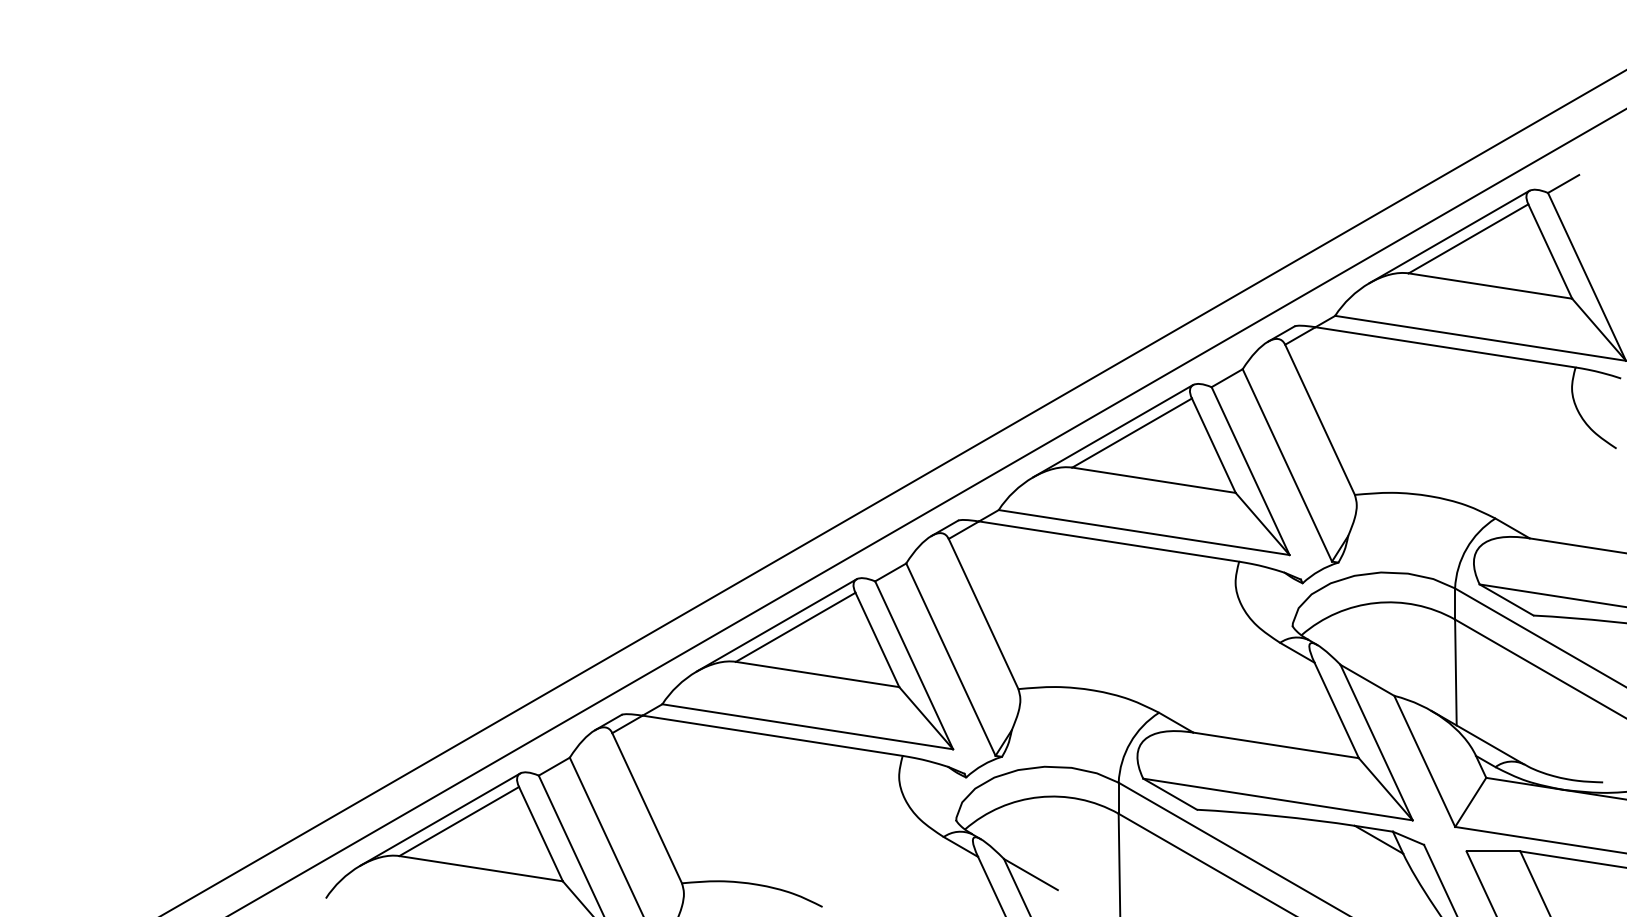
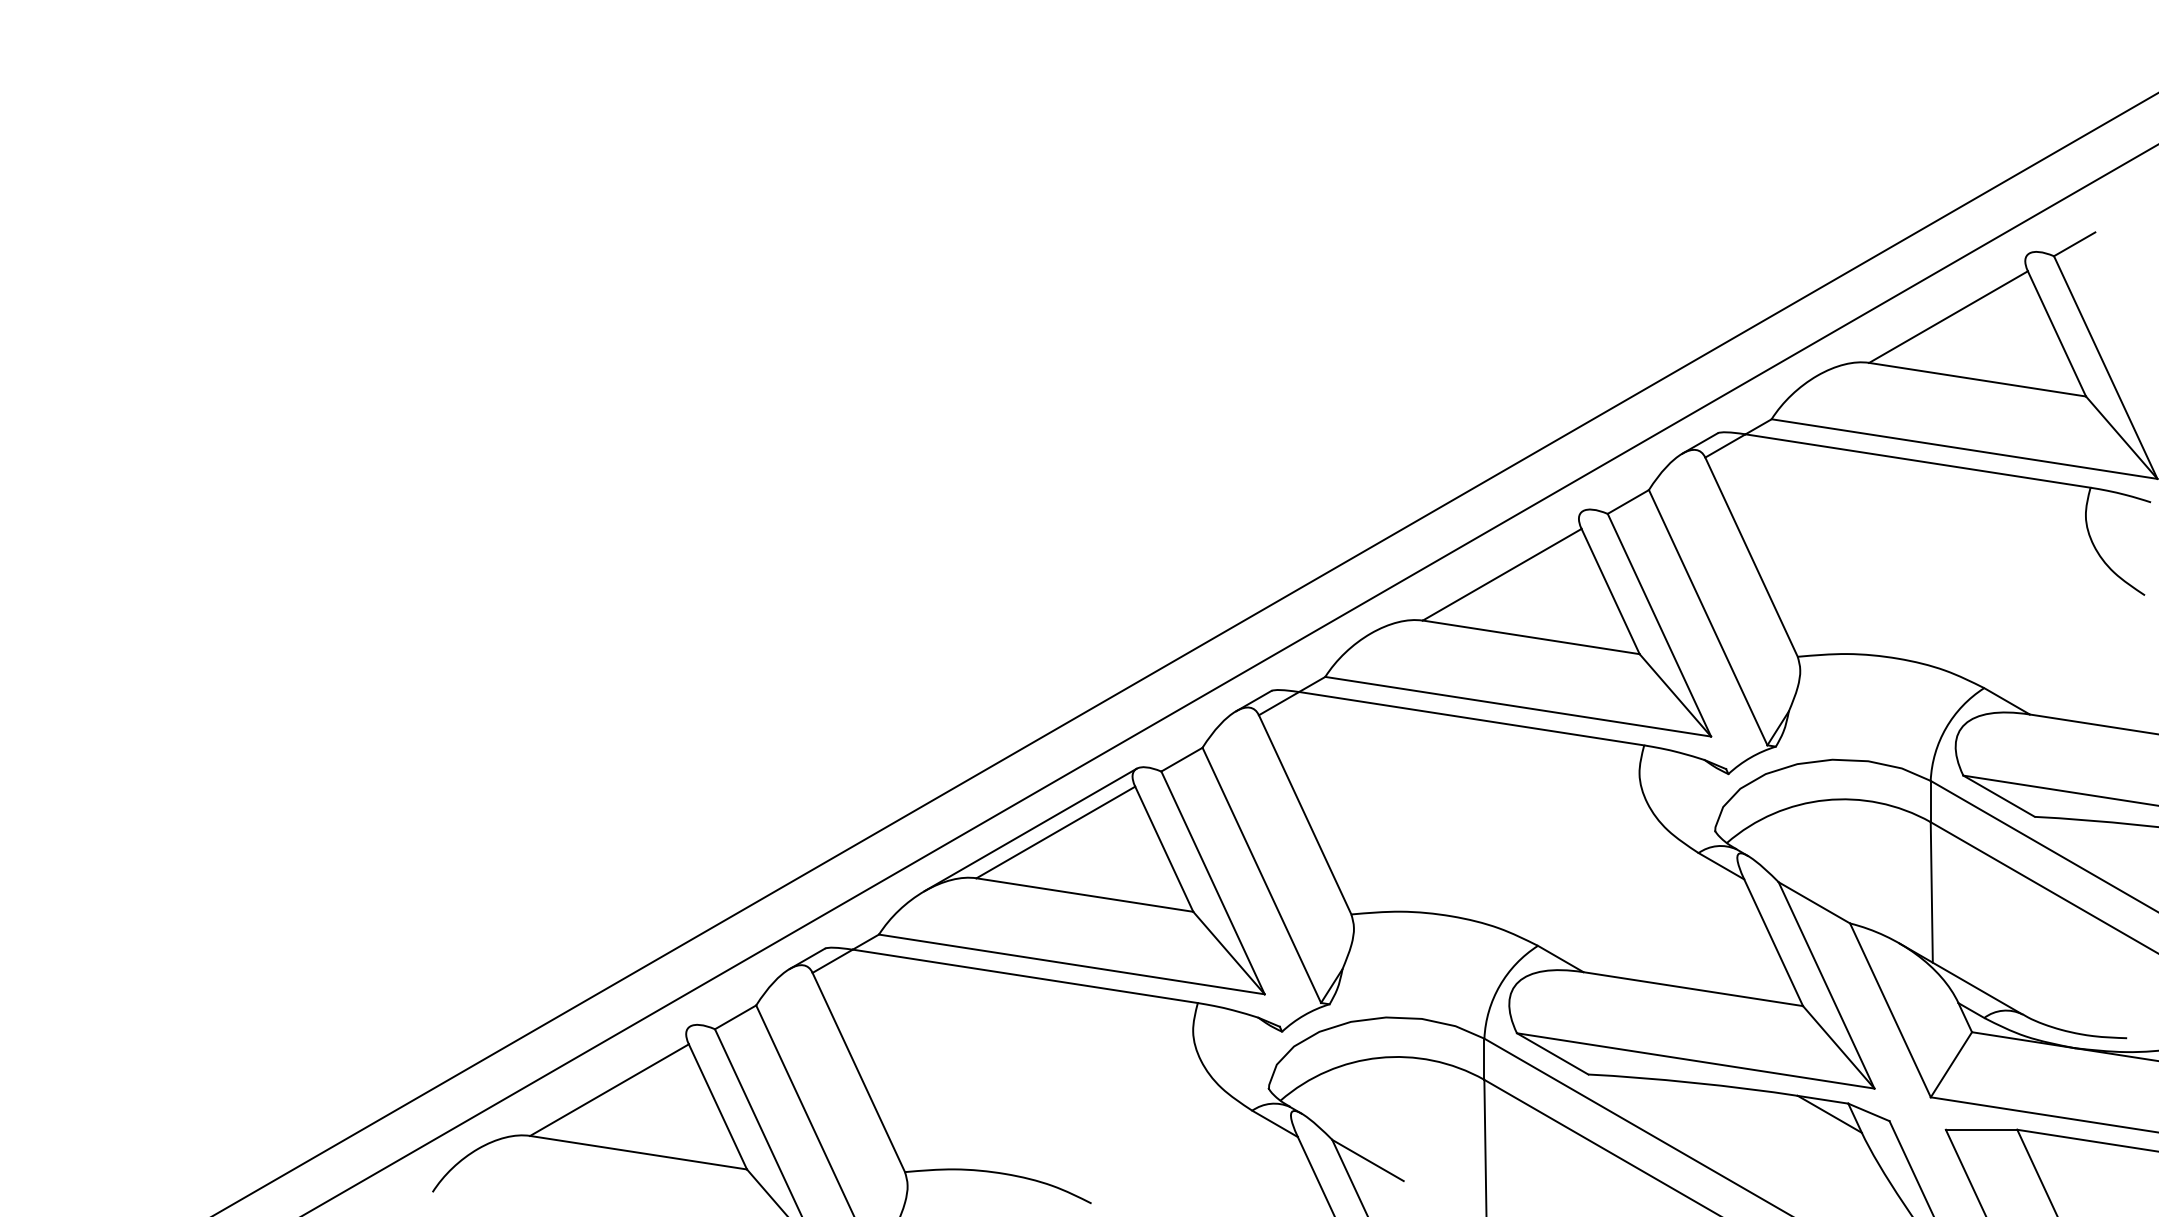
line: (1449, 236) -> (1923, 313), removed
line: (1112, 431) -> (1476, 572), removed
line: (440, 819) -> (584, 1087), removed

